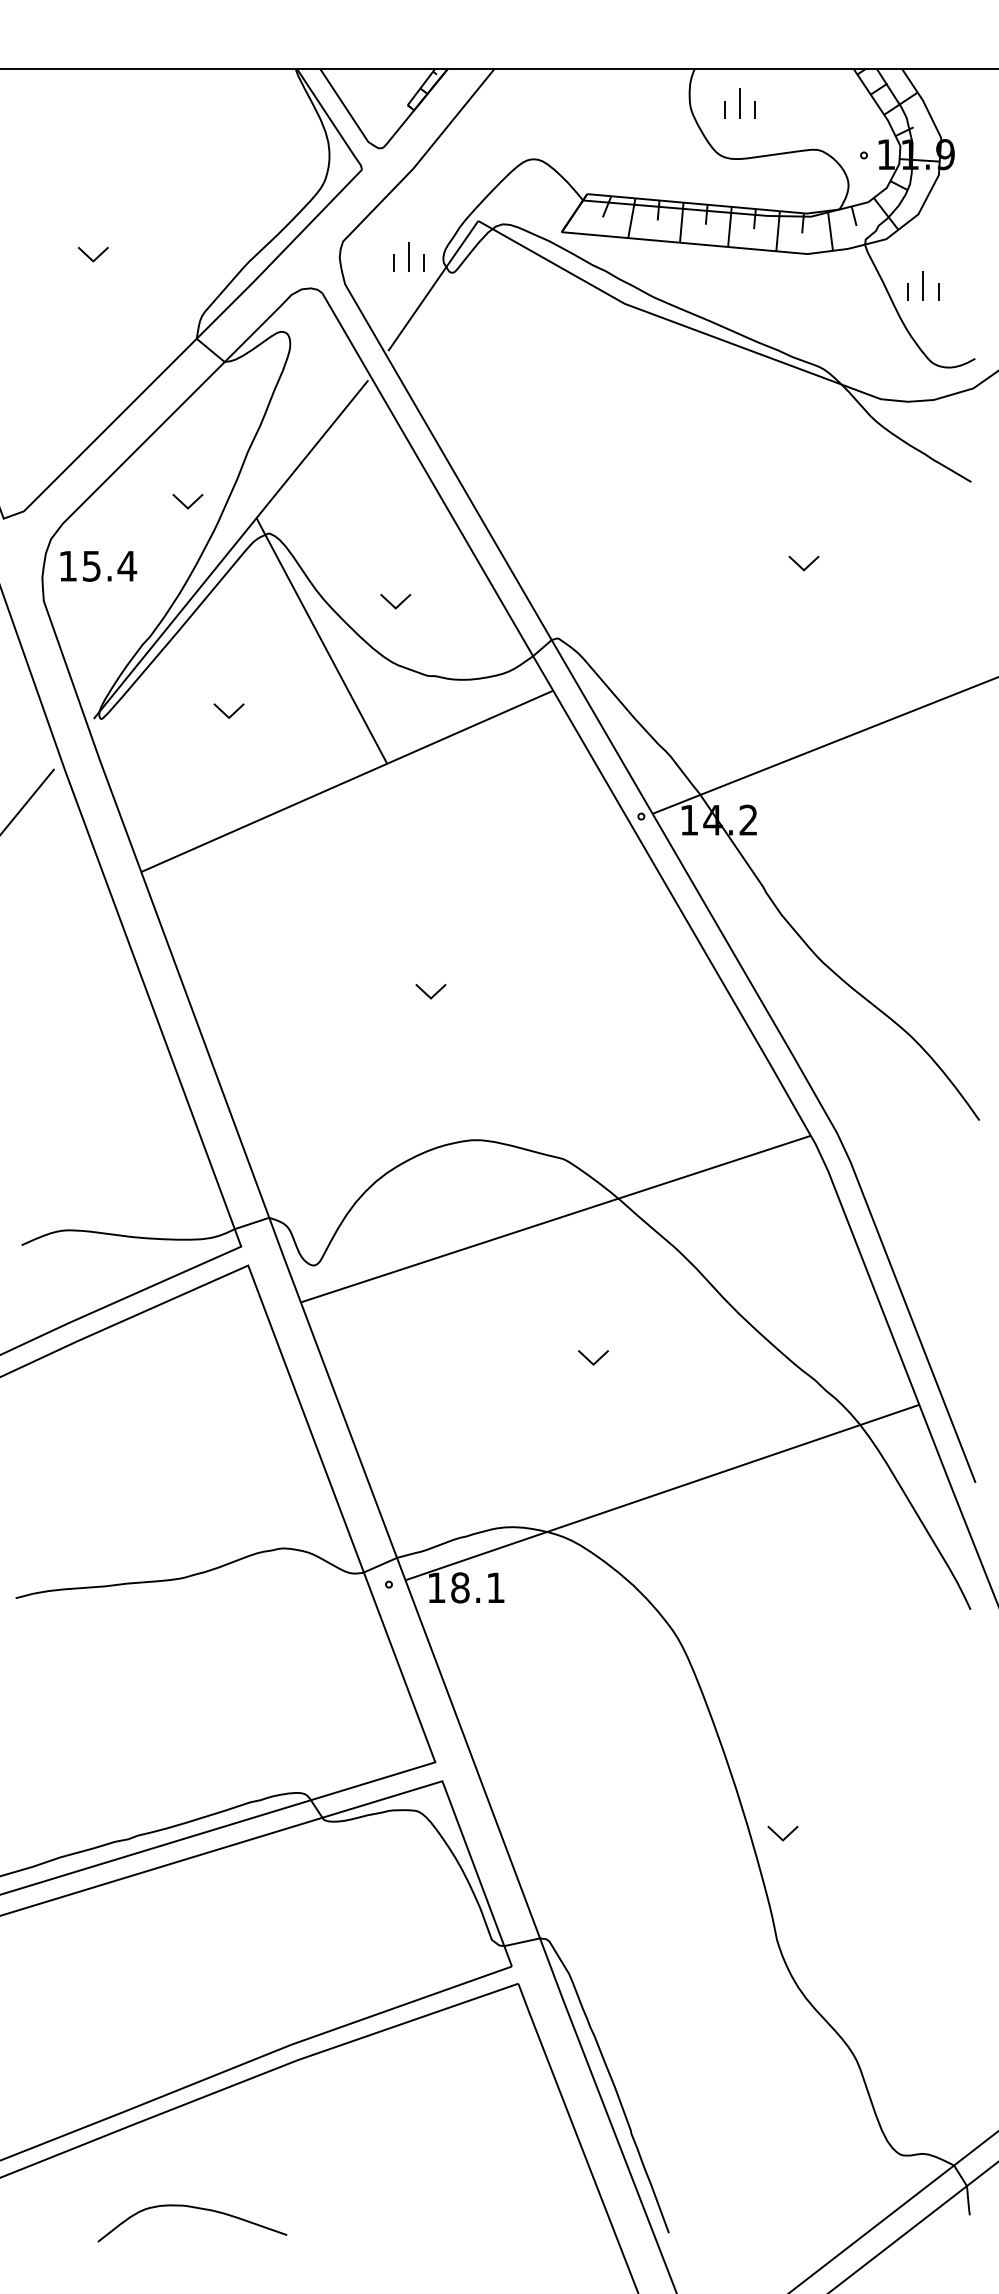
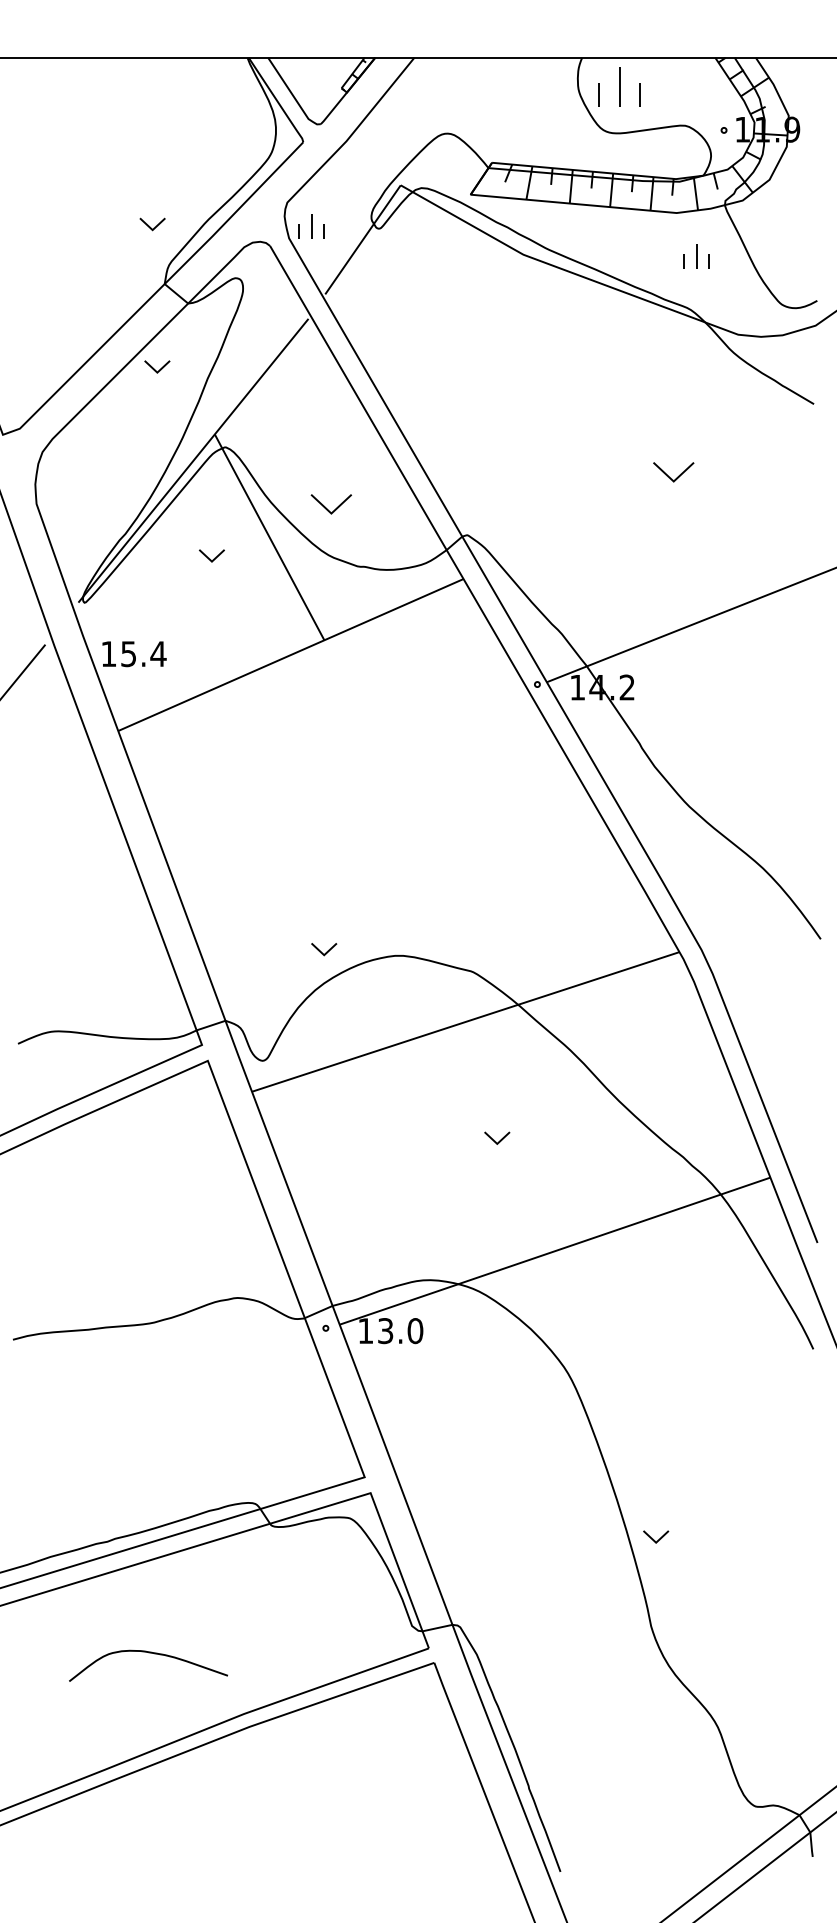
part: (739, 103) -> (619, 86), size x1.6
part: (93, 254) -> (152, 224), moved
part: (408, 256) -> (311, 225), moved
part: (923, 285) -> (696, 256), moved
part: (187, 501) -> (156, 366), moved
part: (803, 563) -> (673, 472), size x1.6
text: (98, 566) -> (134, 654), moved
part: (395, 601) -> (331, 504), size x1.6
part: (228, 710) -> (211, 555), moved
part: (430, 991) -> (323, 949), moved
text: (478, 1587) -> (400, 1330), 18.1 -> 13.0
curve: (193, 2208) -> (149, 1653), moved

